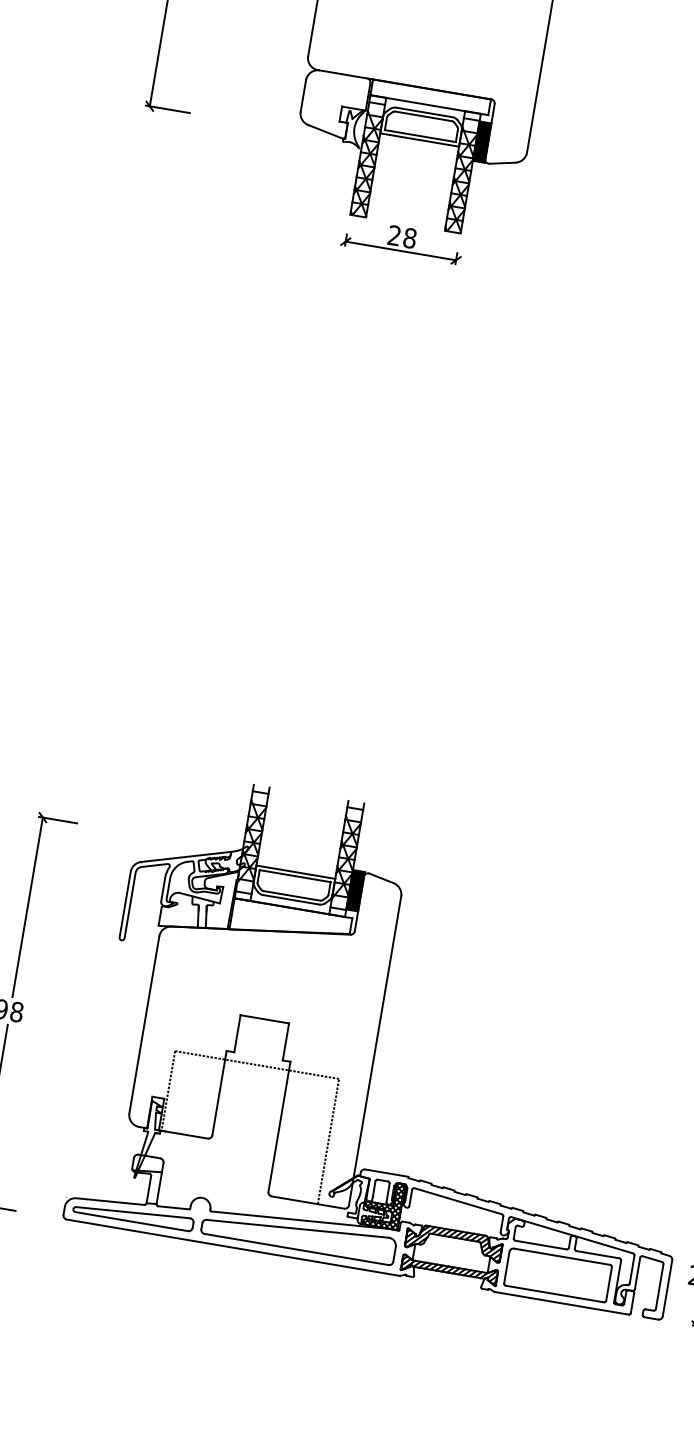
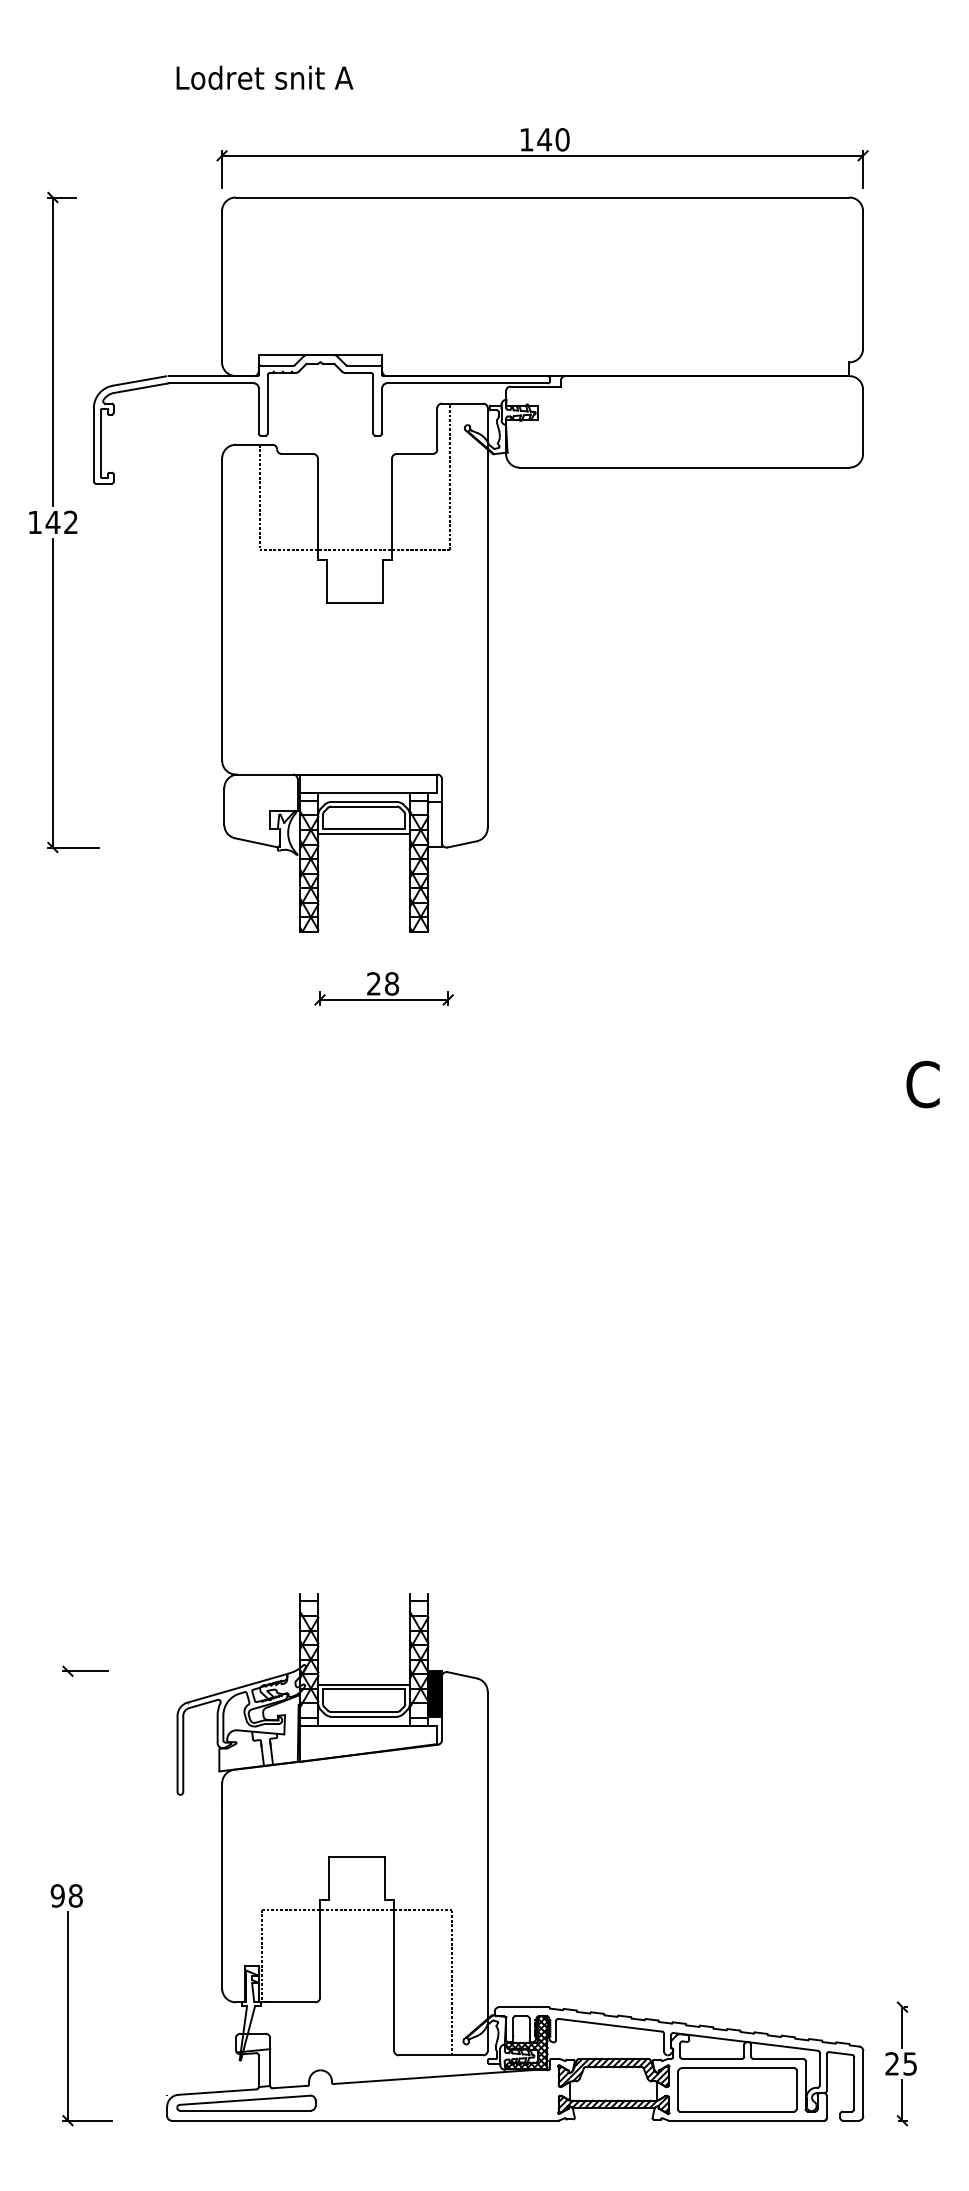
fill: (481, 142) -> (434, 824), removed
part: (402, 241) -> (383, 988), moved
line: (27, 907) -> (67, 1775), removed
part: (298, 1235) -> (436, 2094), removed

